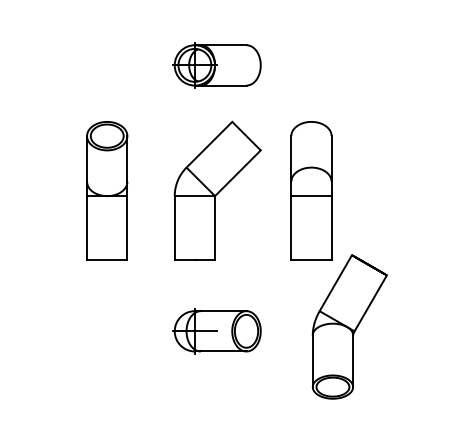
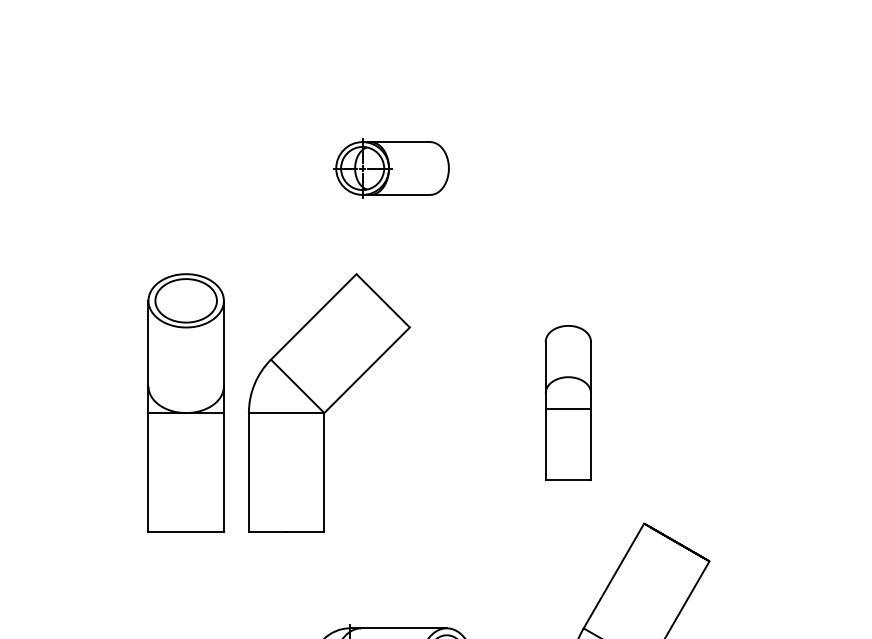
part: (216, 65) -> (390, 168), size x0.7
part: (217, 190) -> (328, 402), moved
part: (311, 190) -> (568, 402), size x0.6

